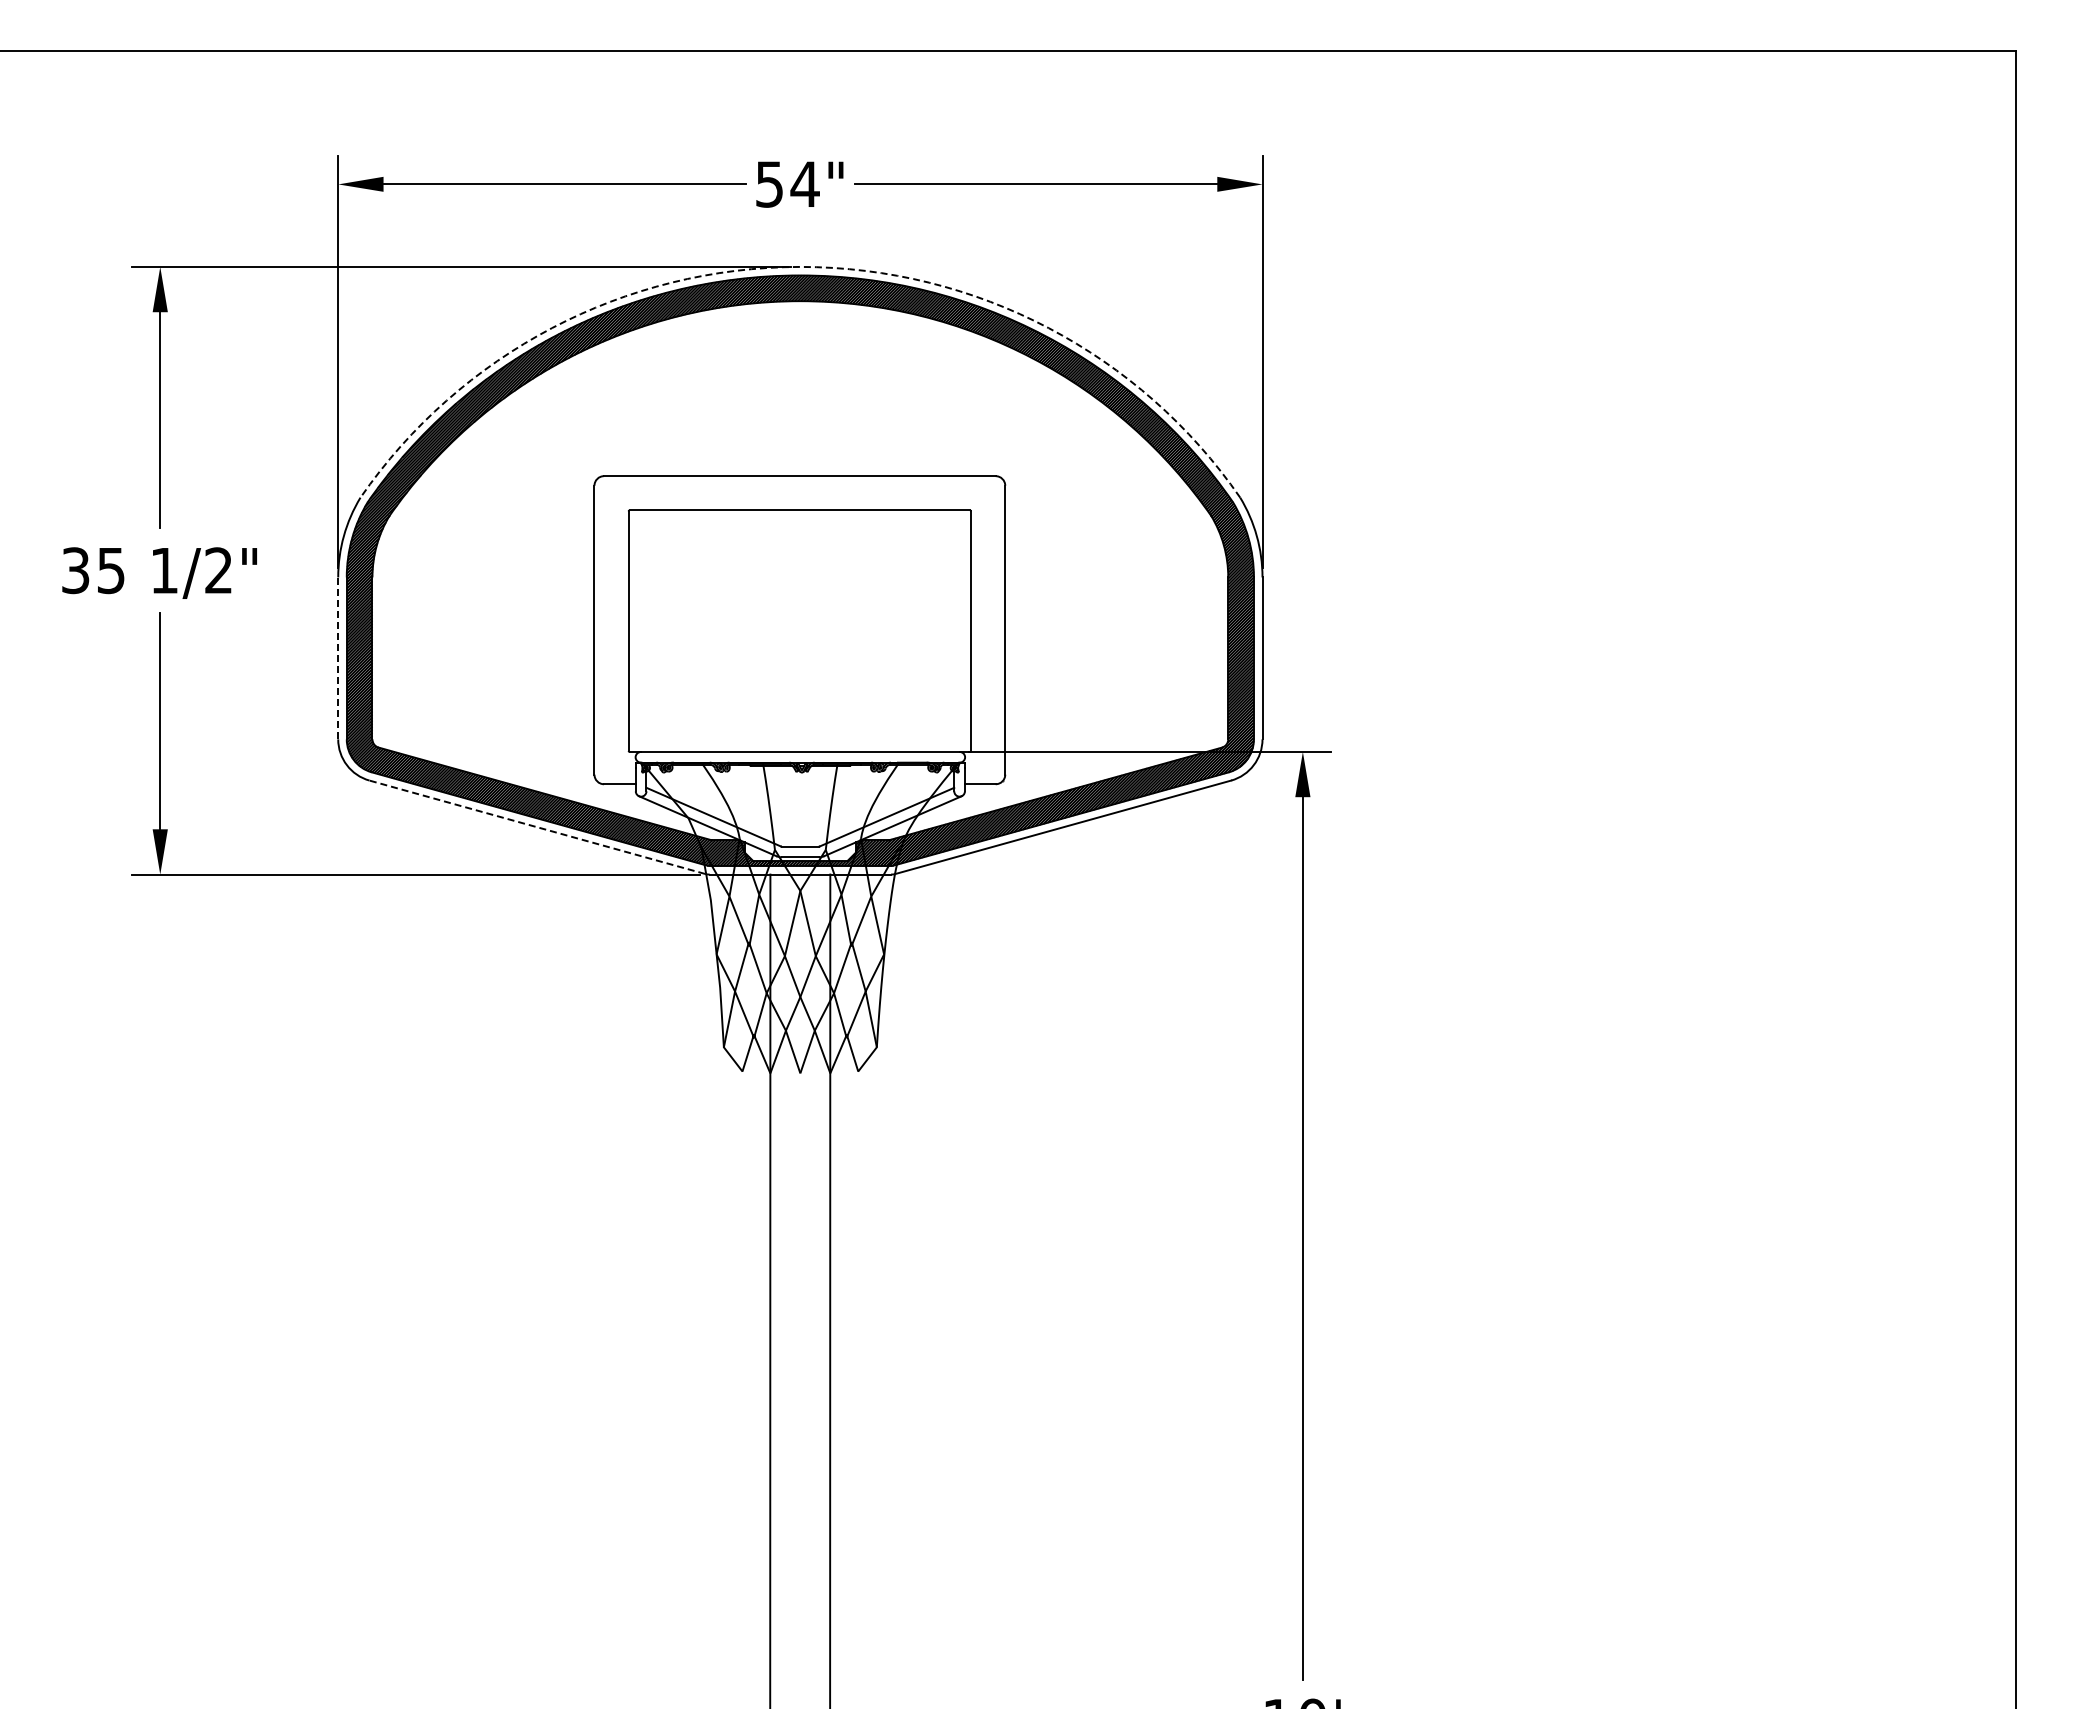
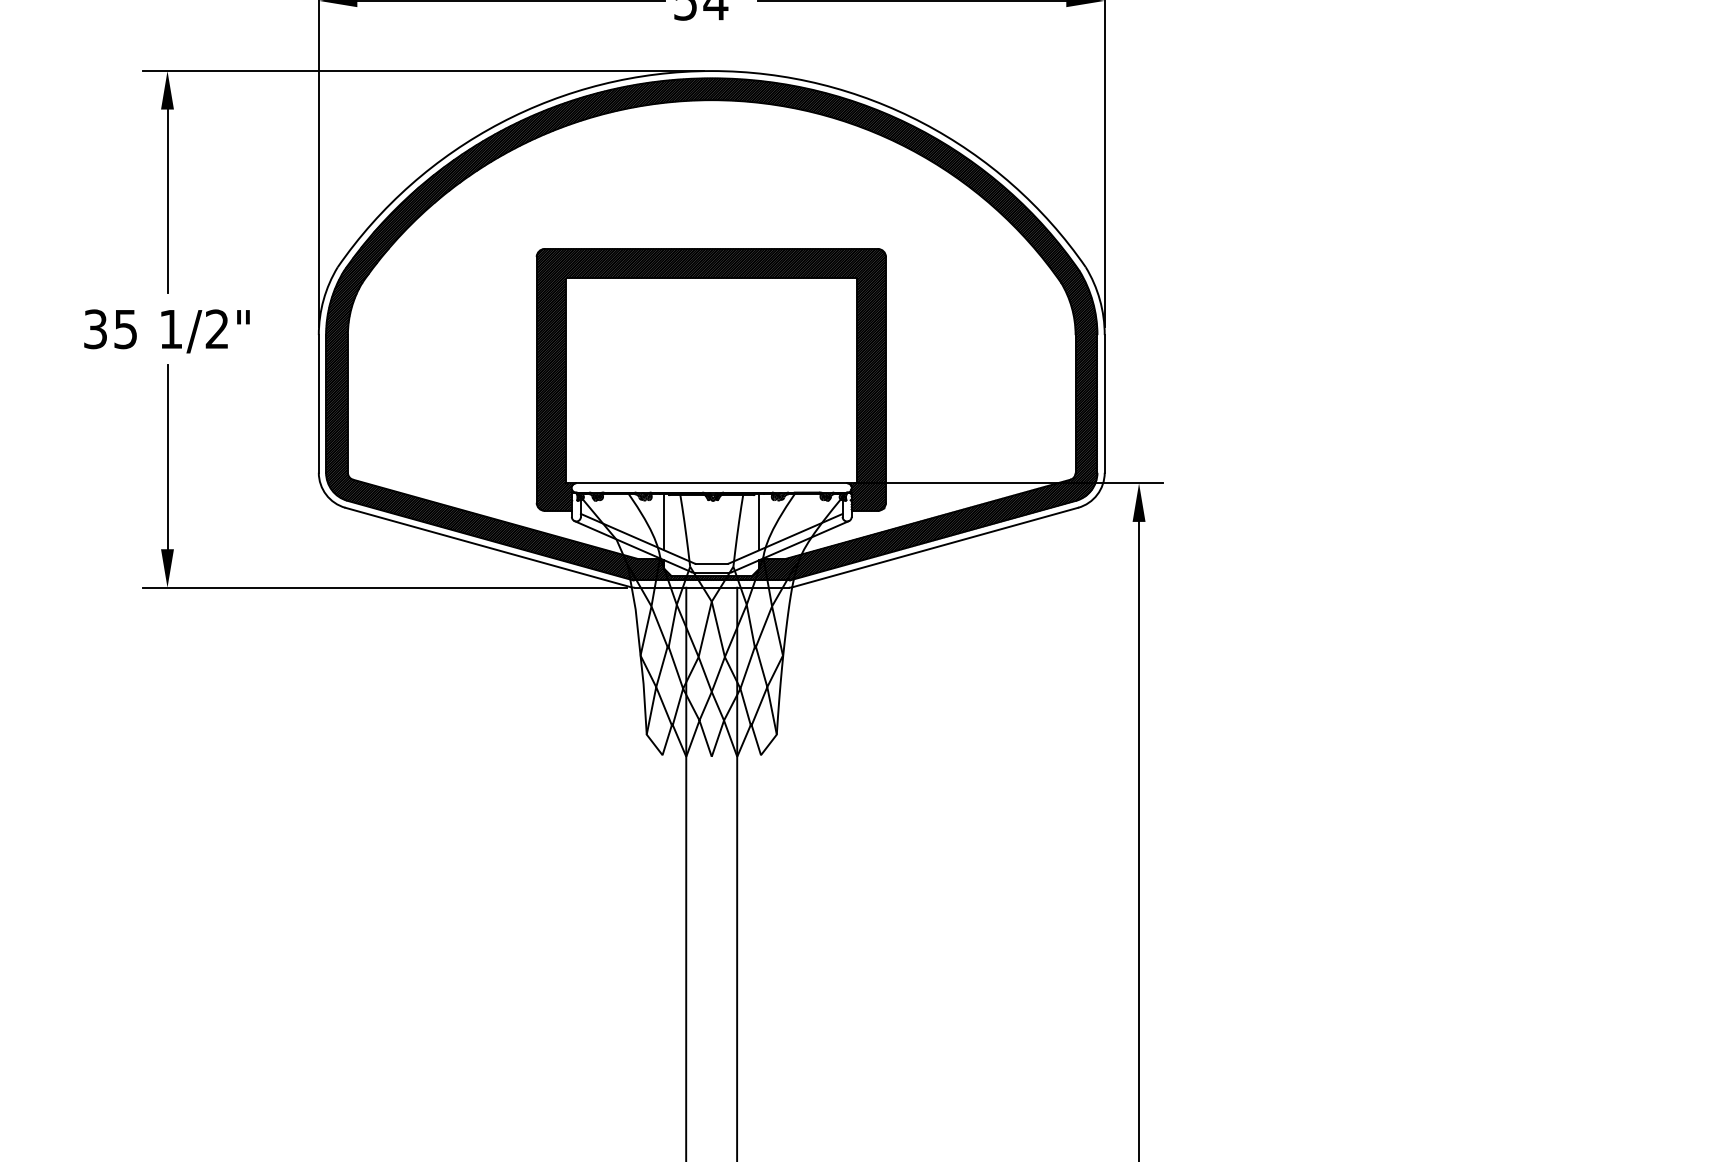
arc: (800, 266) -> (711, 70), dashed -> solid
hatch: (799, 630) -> (711, 380), added
line: (338, 658) -> (319, 404), dashed -> solid
line: (744, 797) -> (664, 522), added
line: (855, 797) -> (758, 522), added
line: (536, 827) -> (487, 547), dashed -> solid

